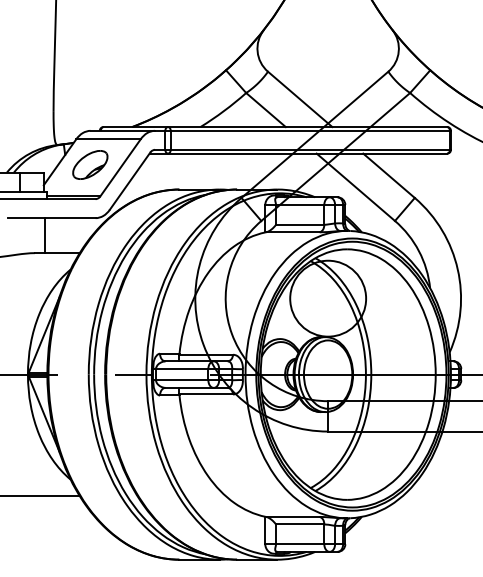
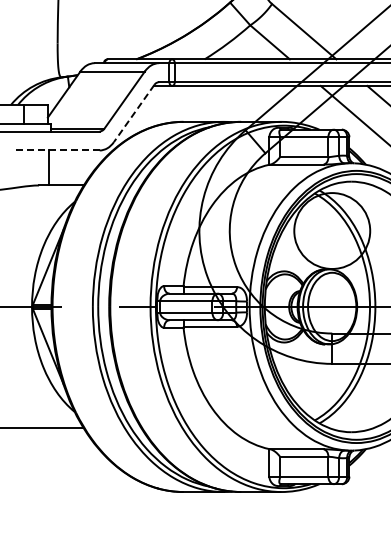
part: (90, 164) -> (94, 96), removed
line: (129, 181) -> (133, 113), solid -> dashed
line: (51, 218) -> (55, 150), solid -> dashed

